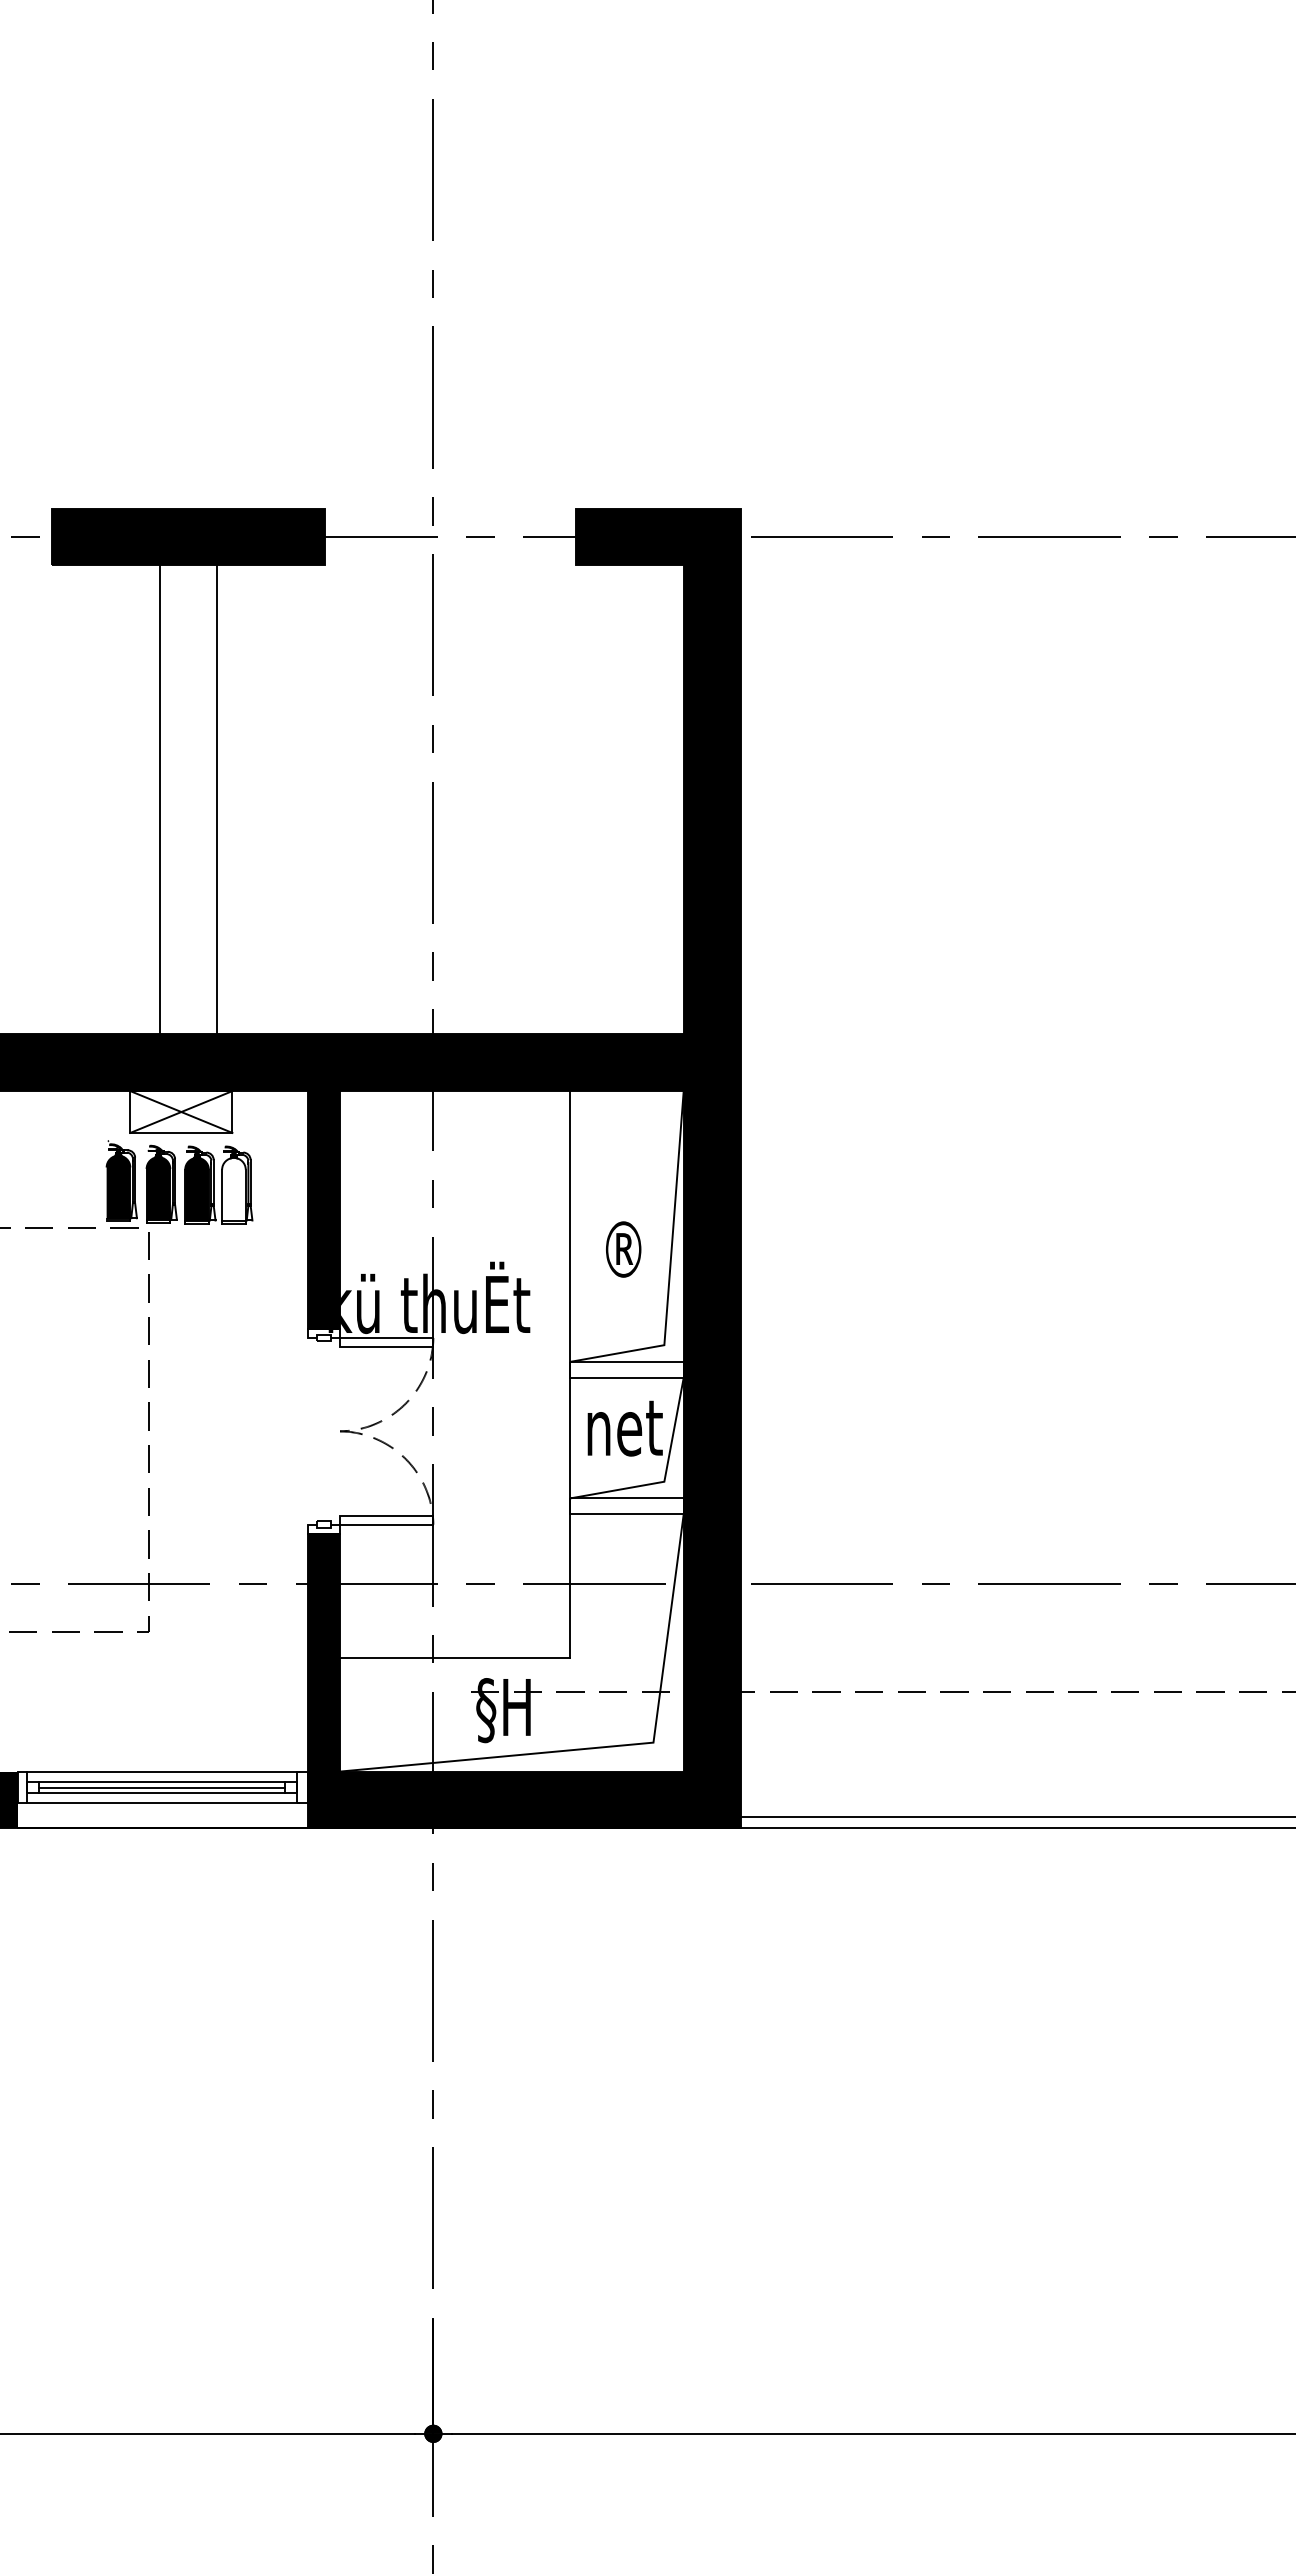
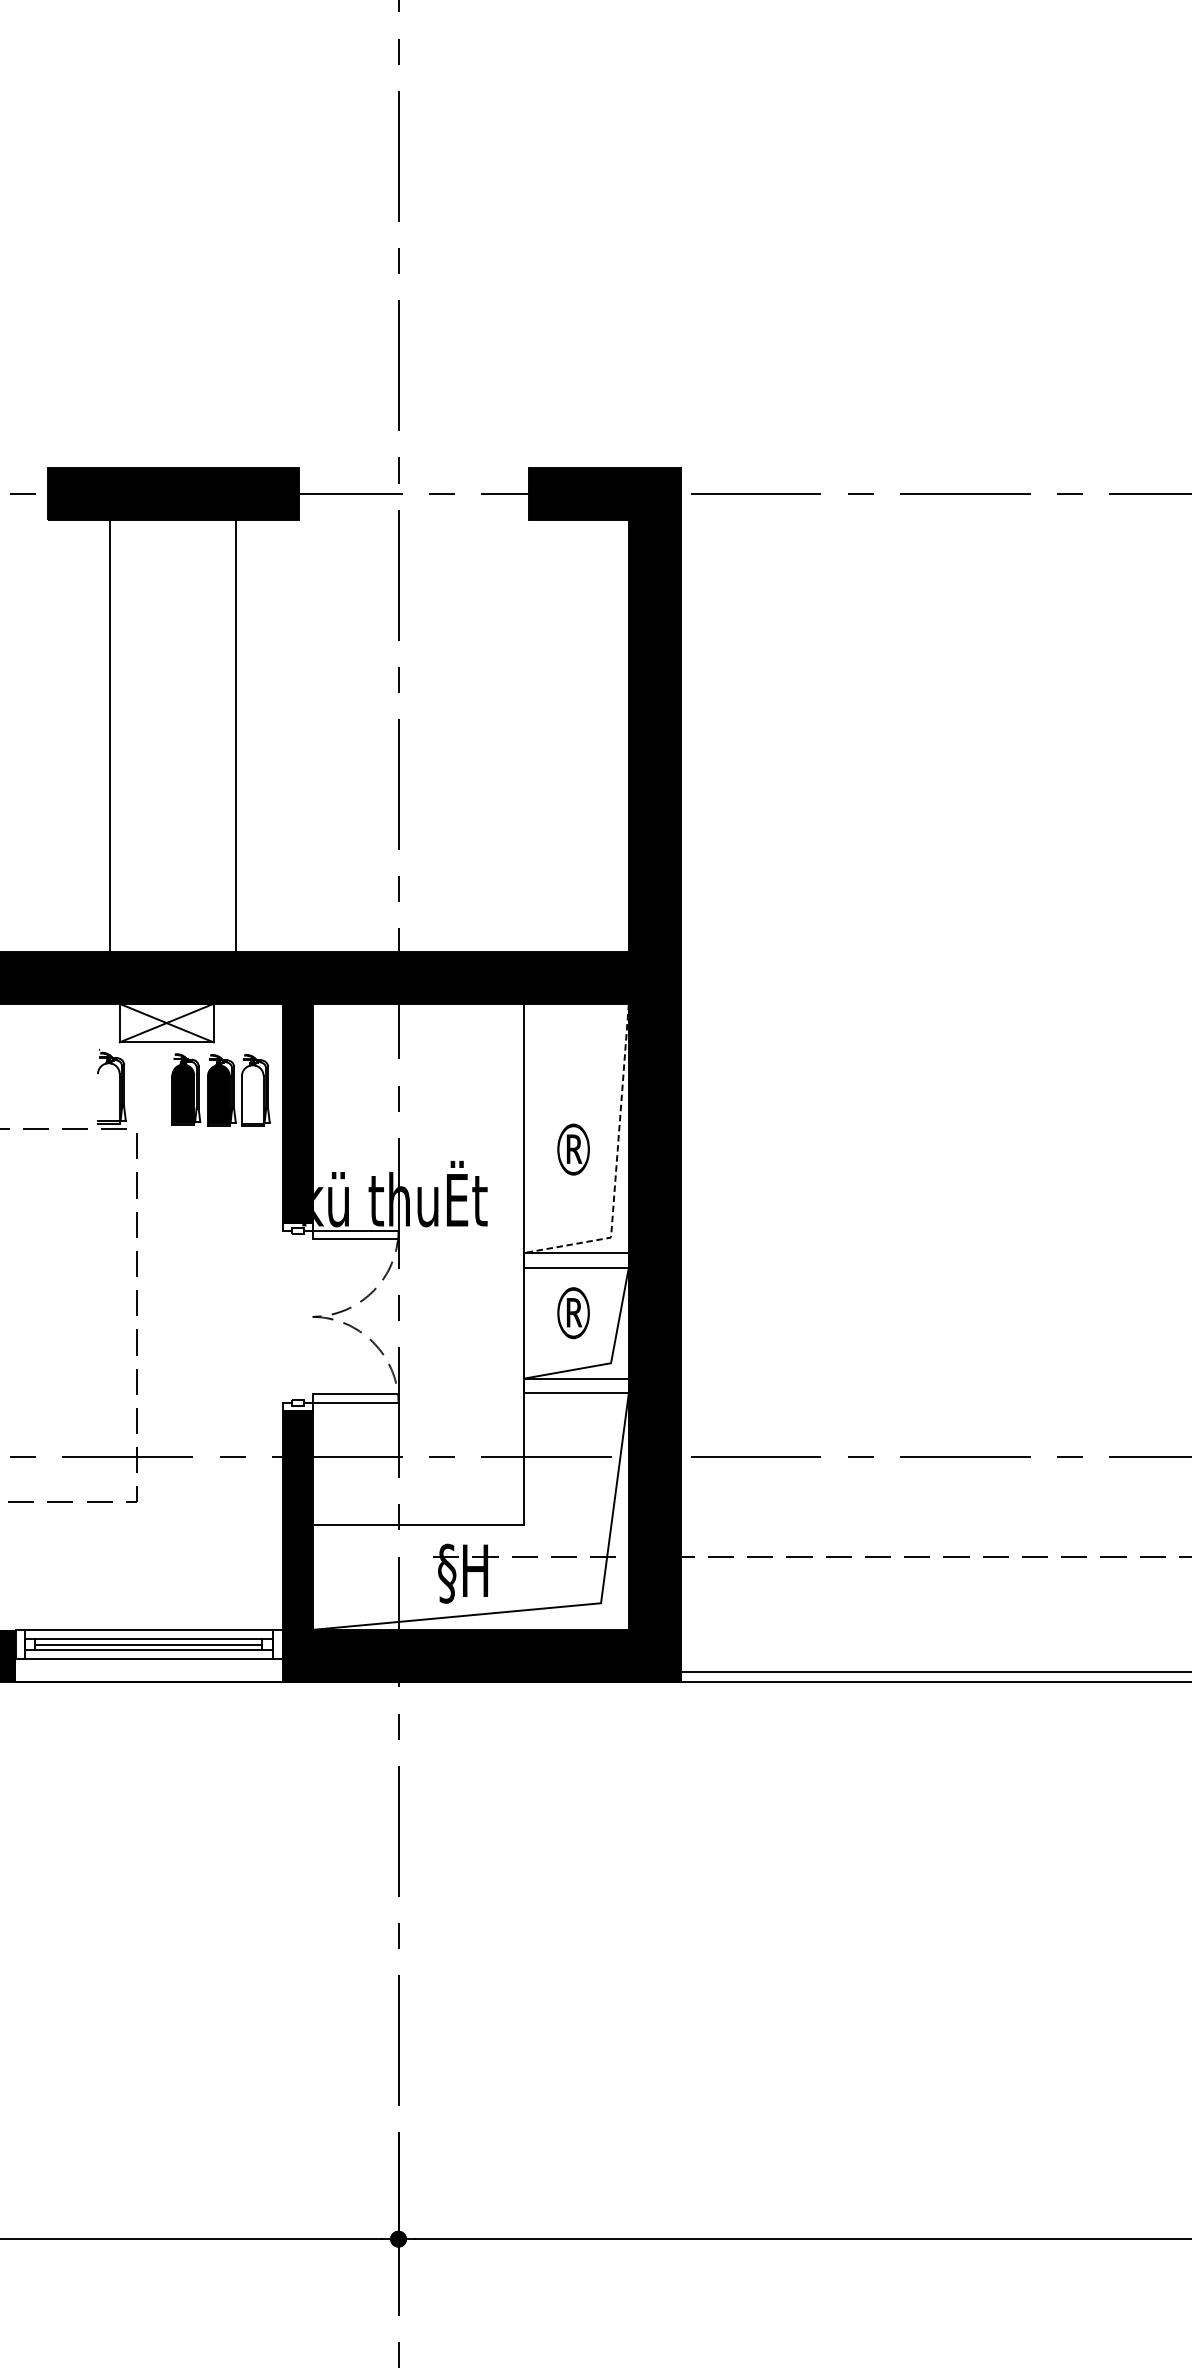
line: (160, 799) -> (110, 735), moved
line: (217, 799) -> (236, 735), moved
part: (199, 1184) -> (221, 1089), moved
fill: (118, 1186) -> (108, 1091), removed
line: (670, 1266) -> (616, 1165), solid -> dashed
text: (624, 1427) -> (574, 1313), net -> ®

